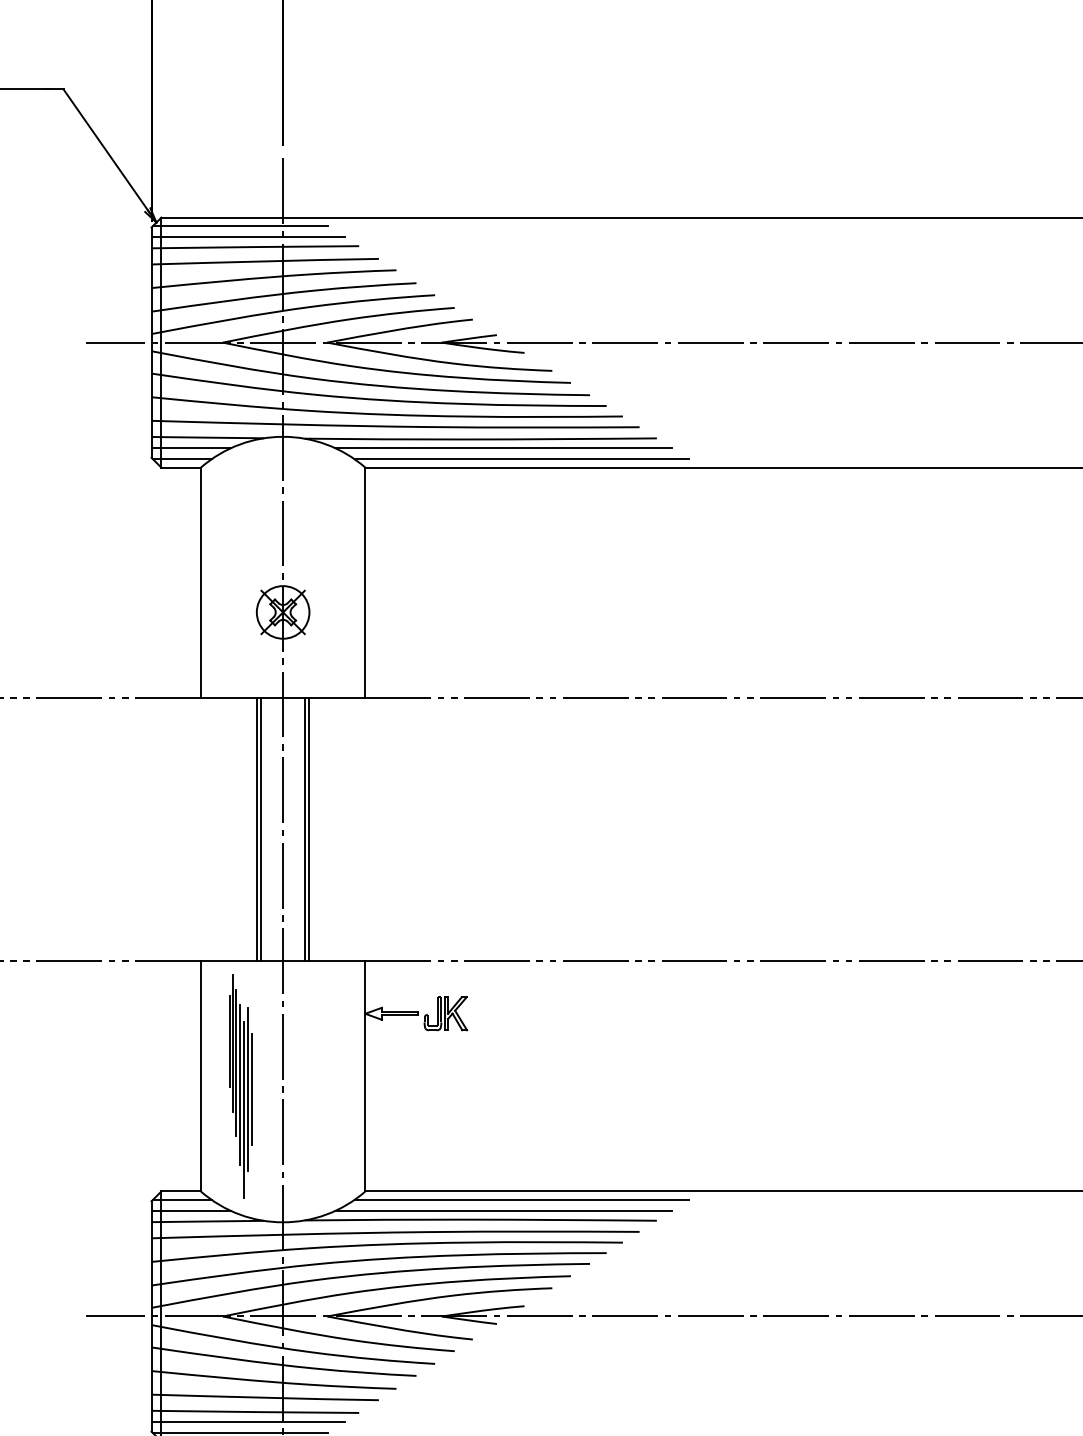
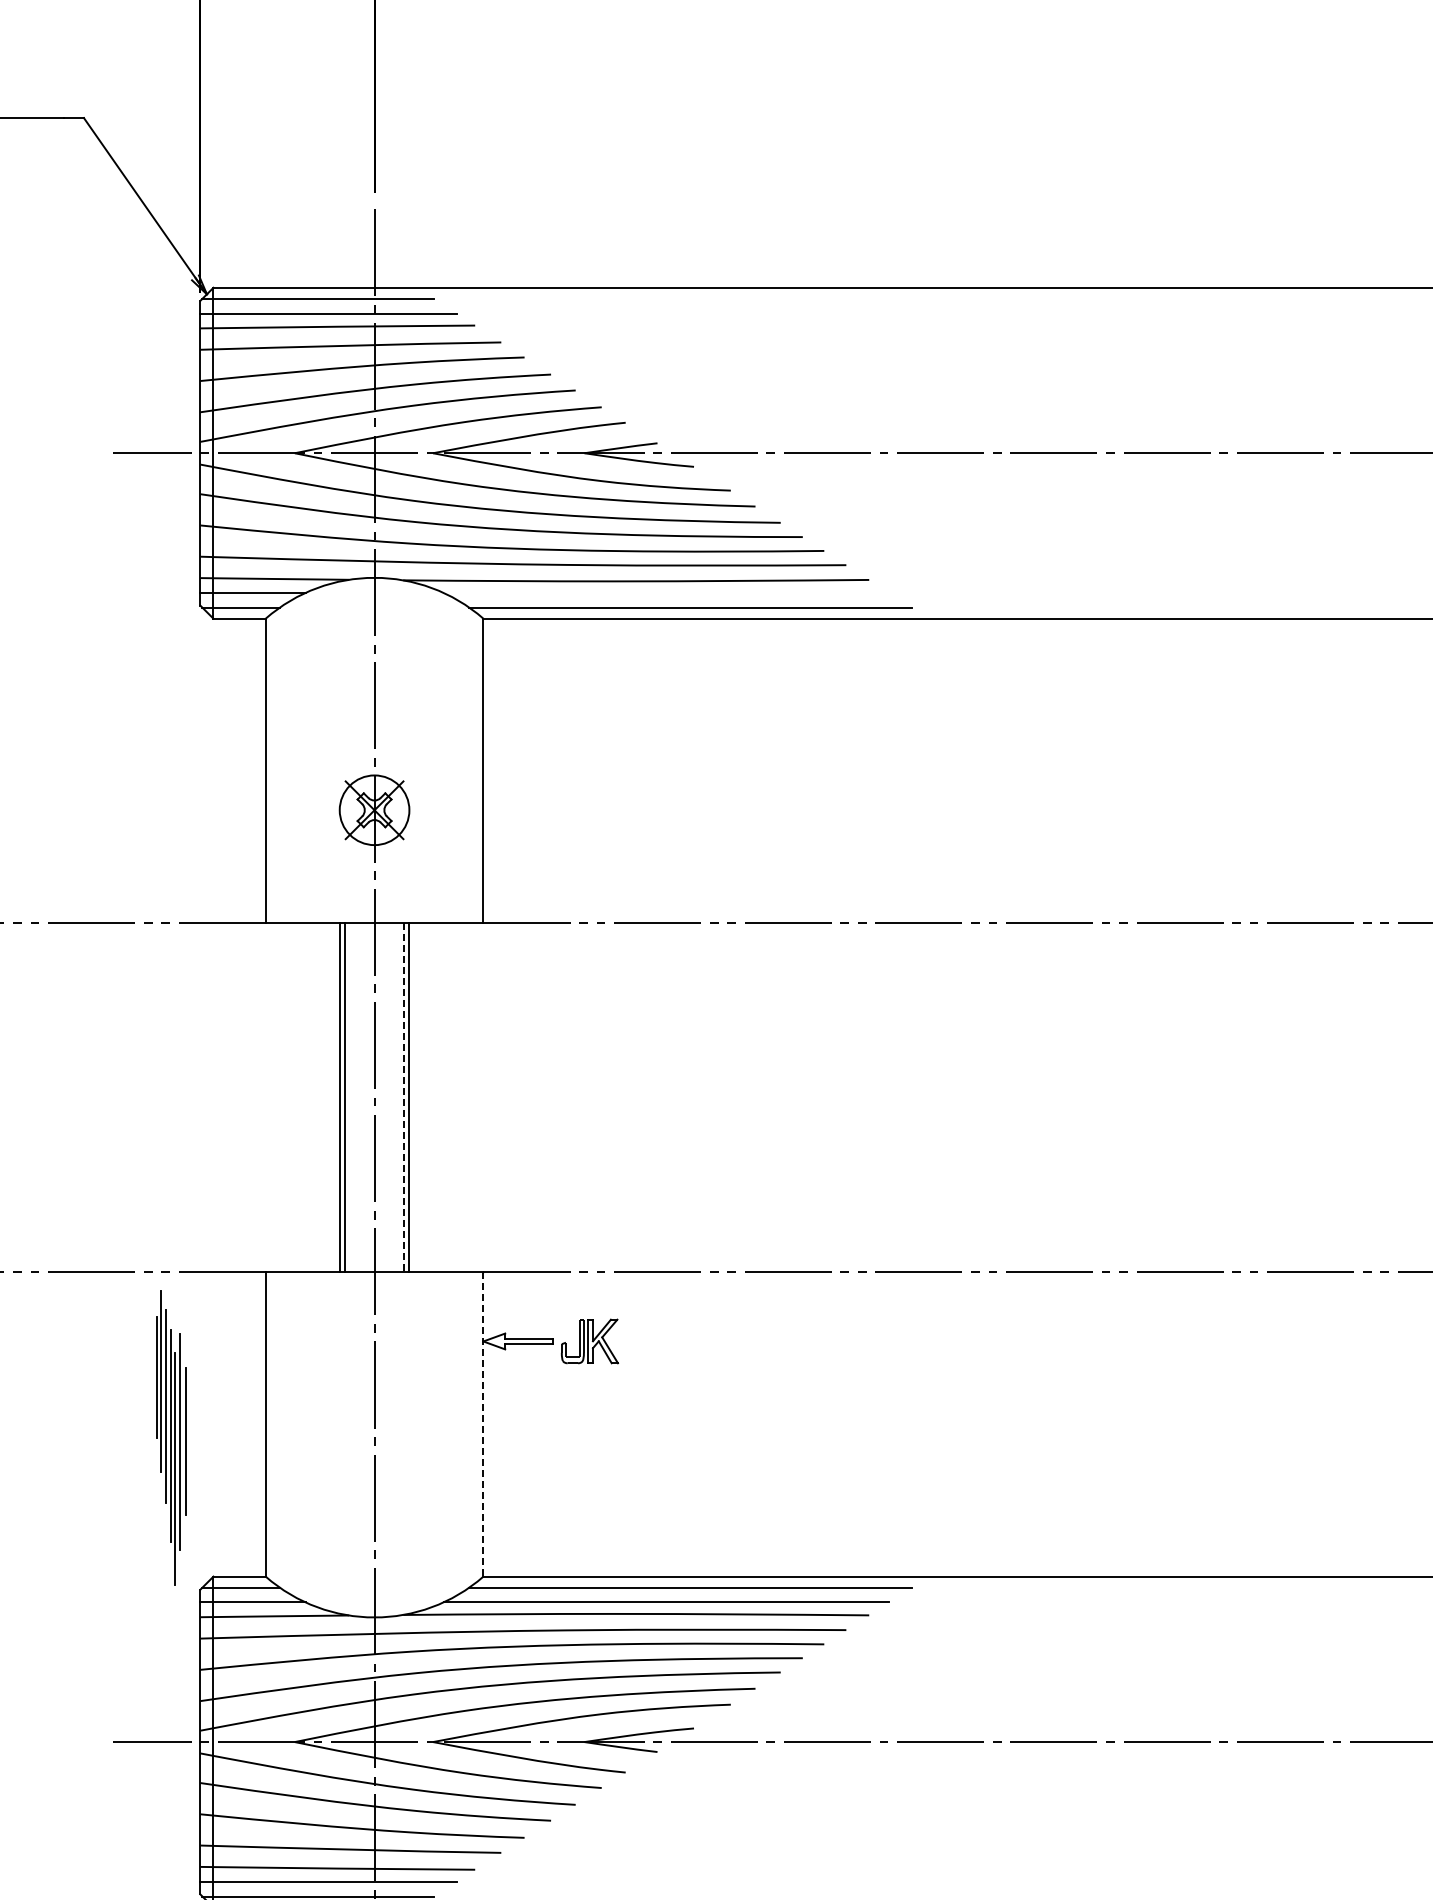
line: (503, 447) -> (666, 592), removed
line: (304, 830) -> (403, 1098), solid -> dashed
line: (365, 1076) -> (483, 1424), solid -> dashed
part: (240, 1086) -> (171, 1437), moved

